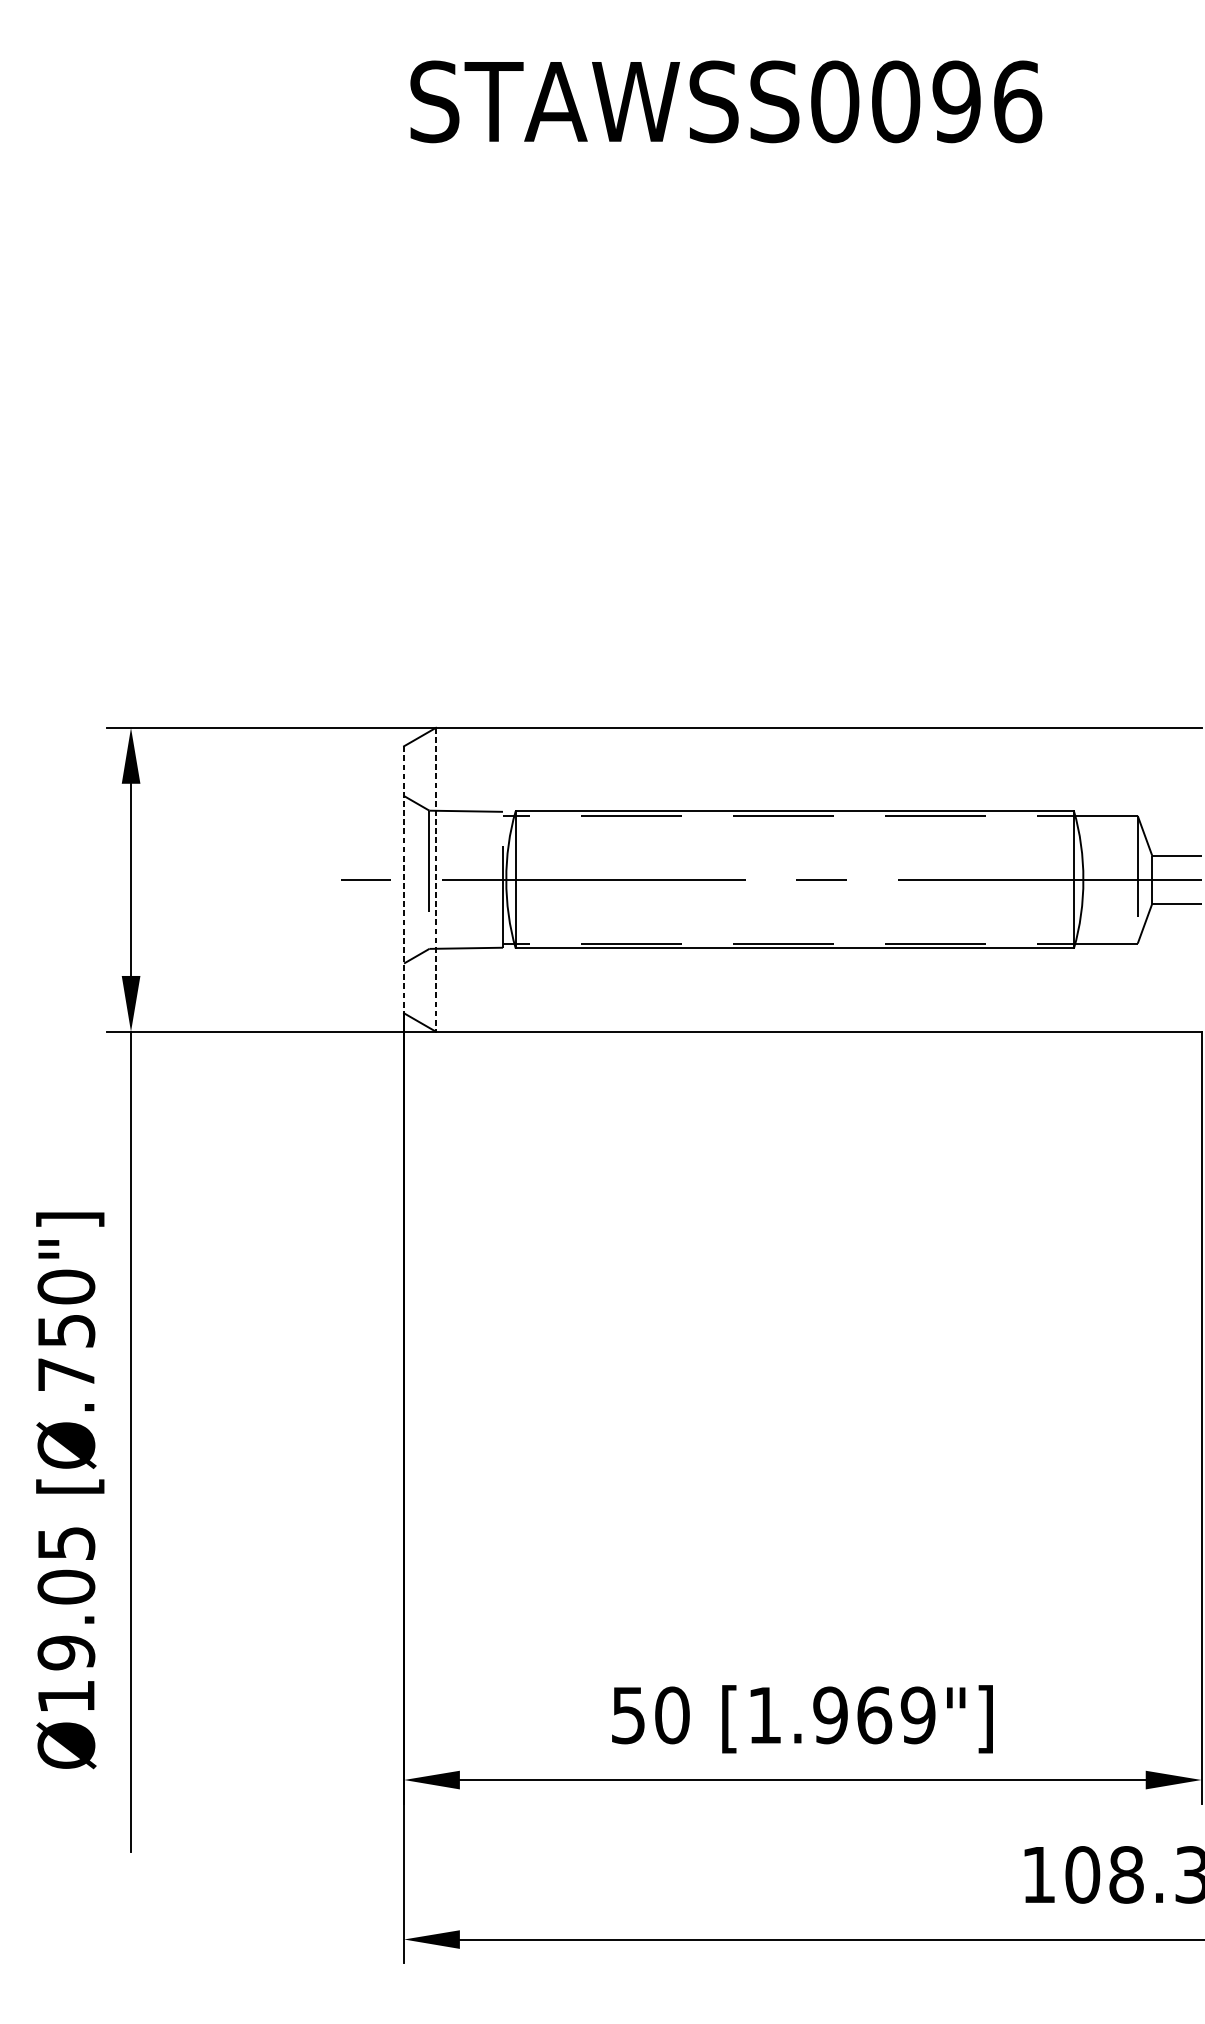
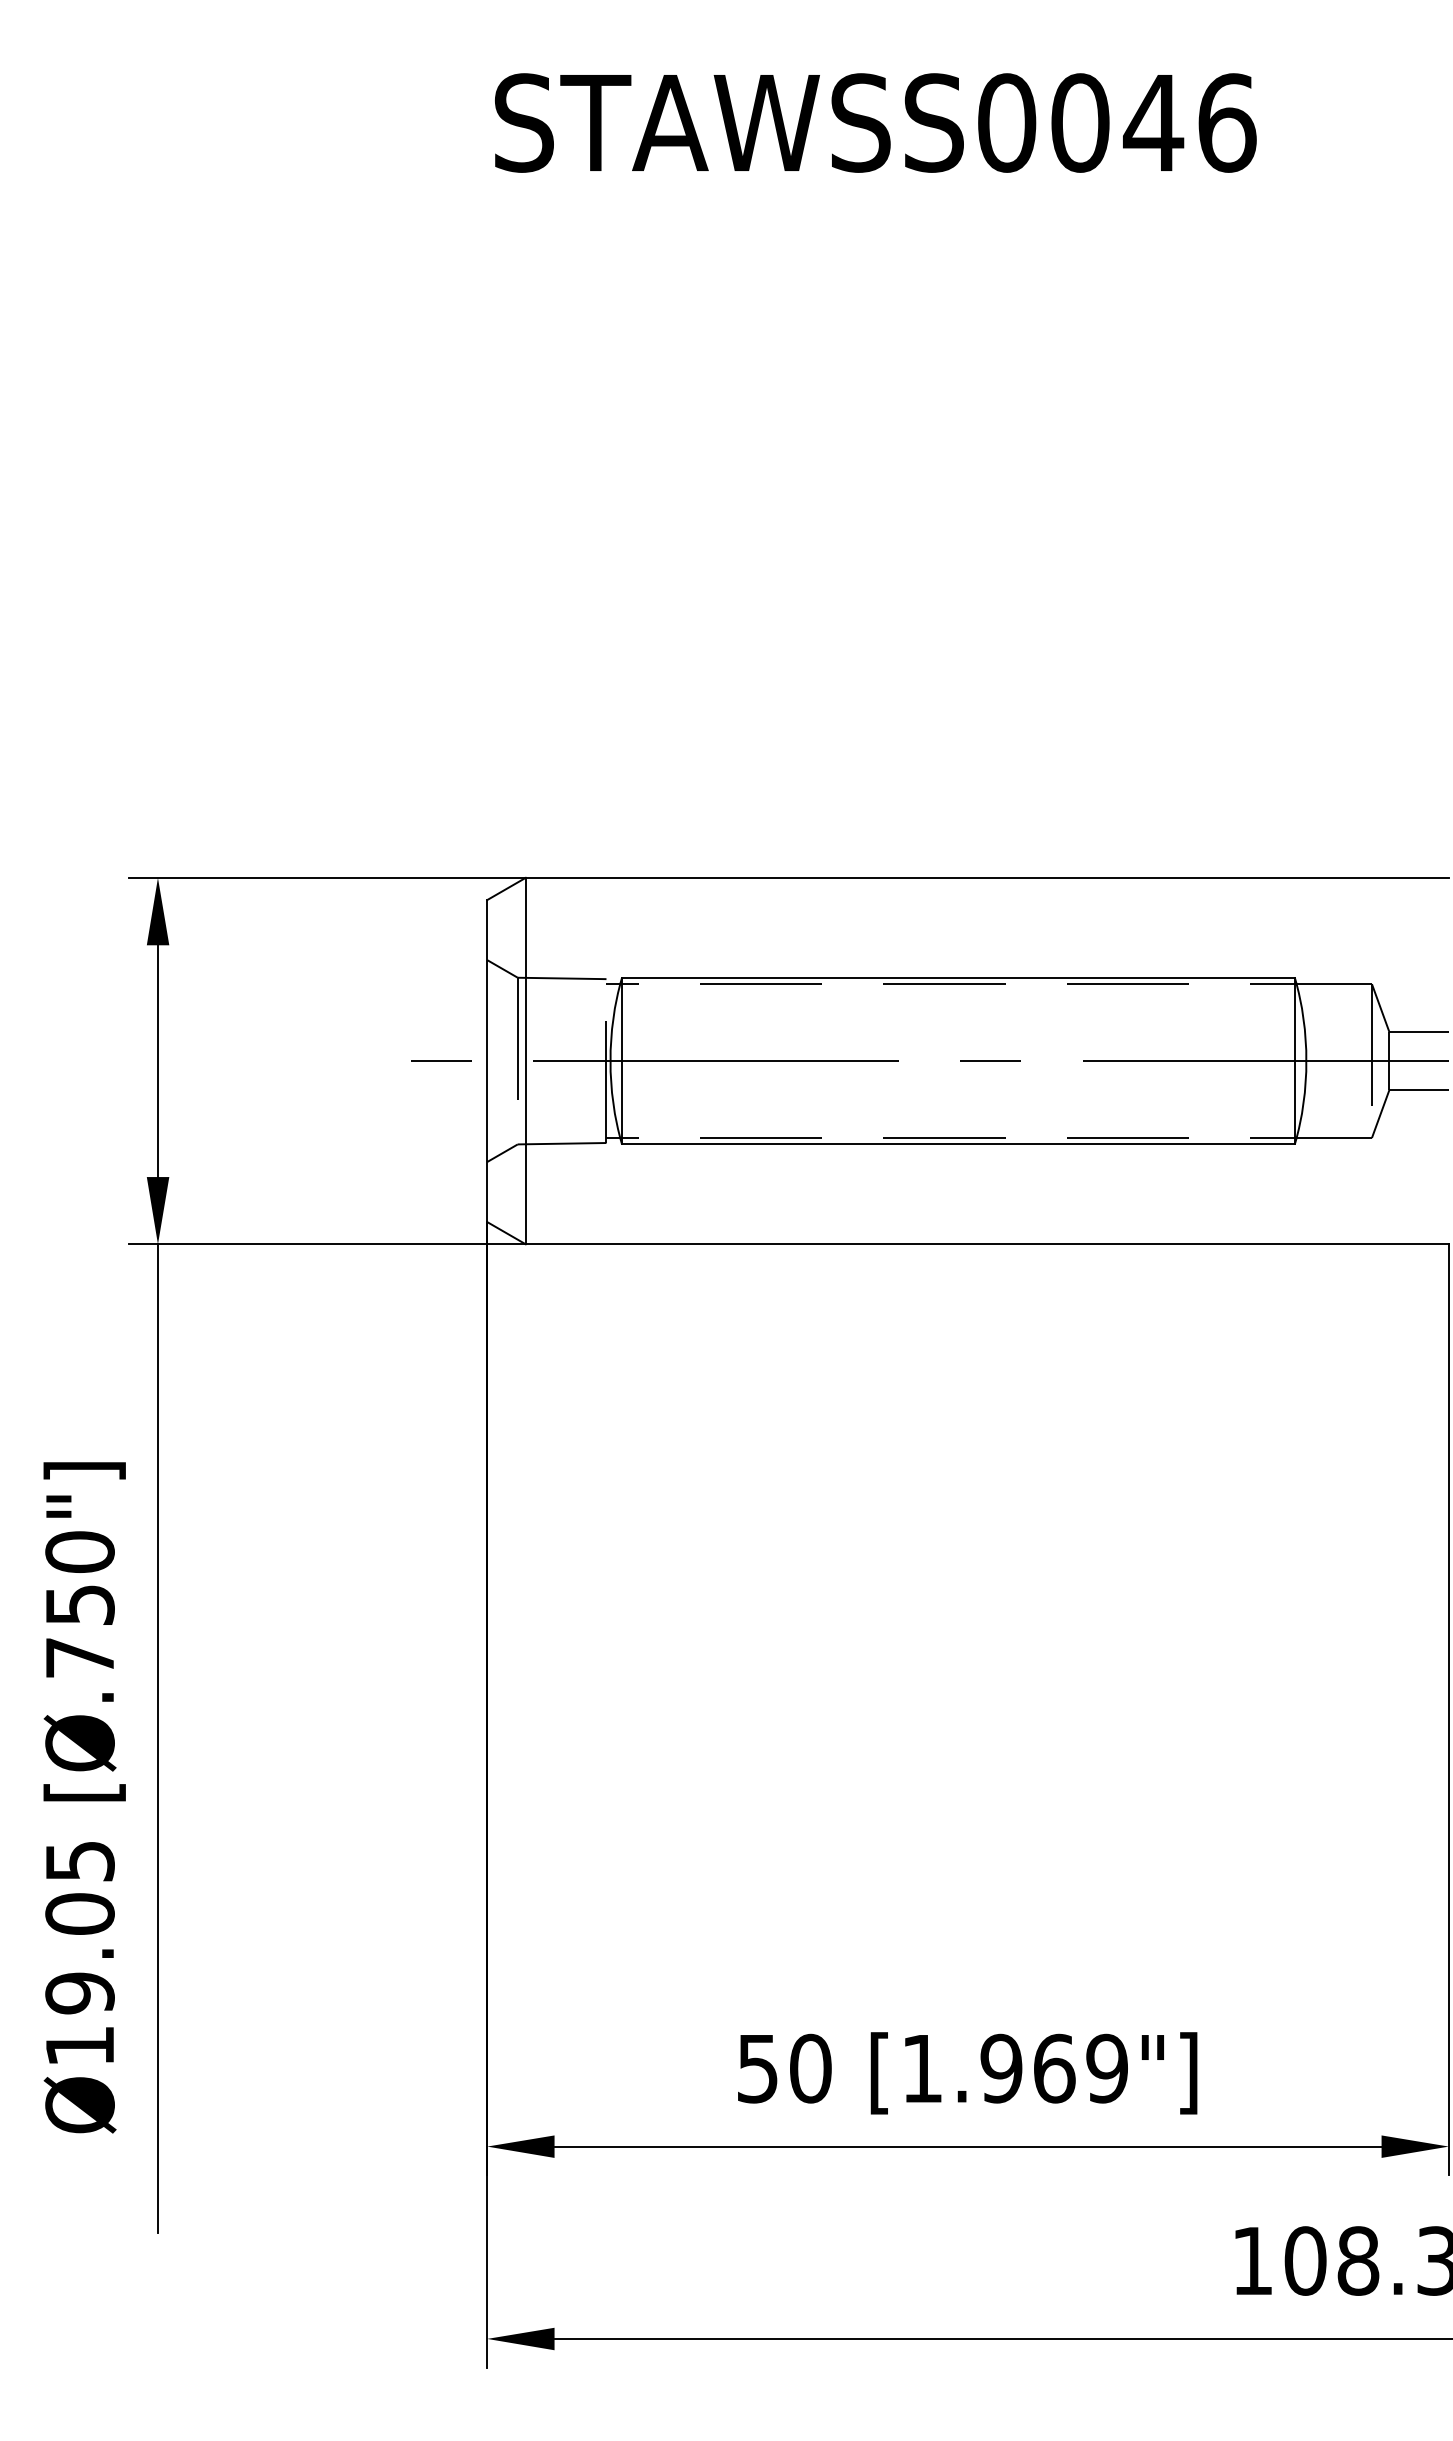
text: (956, 101) -> (1153, 122), STAWSS0096 -> STAWSS0046
line: (404, 880) -> (487, 1061), dashed -> solid
line: (435, 880) -> (525, 1061), dashed -> solid

